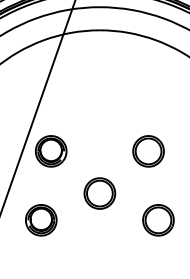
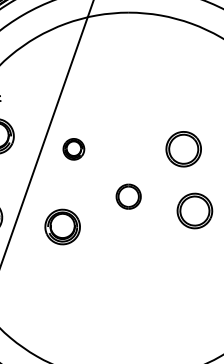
part: (50, 151) -> (73, 149), size x0.6
part: (99, 193) -> (128, 196), size x0.7
part: (158, 219) -> (194, 210), moved

